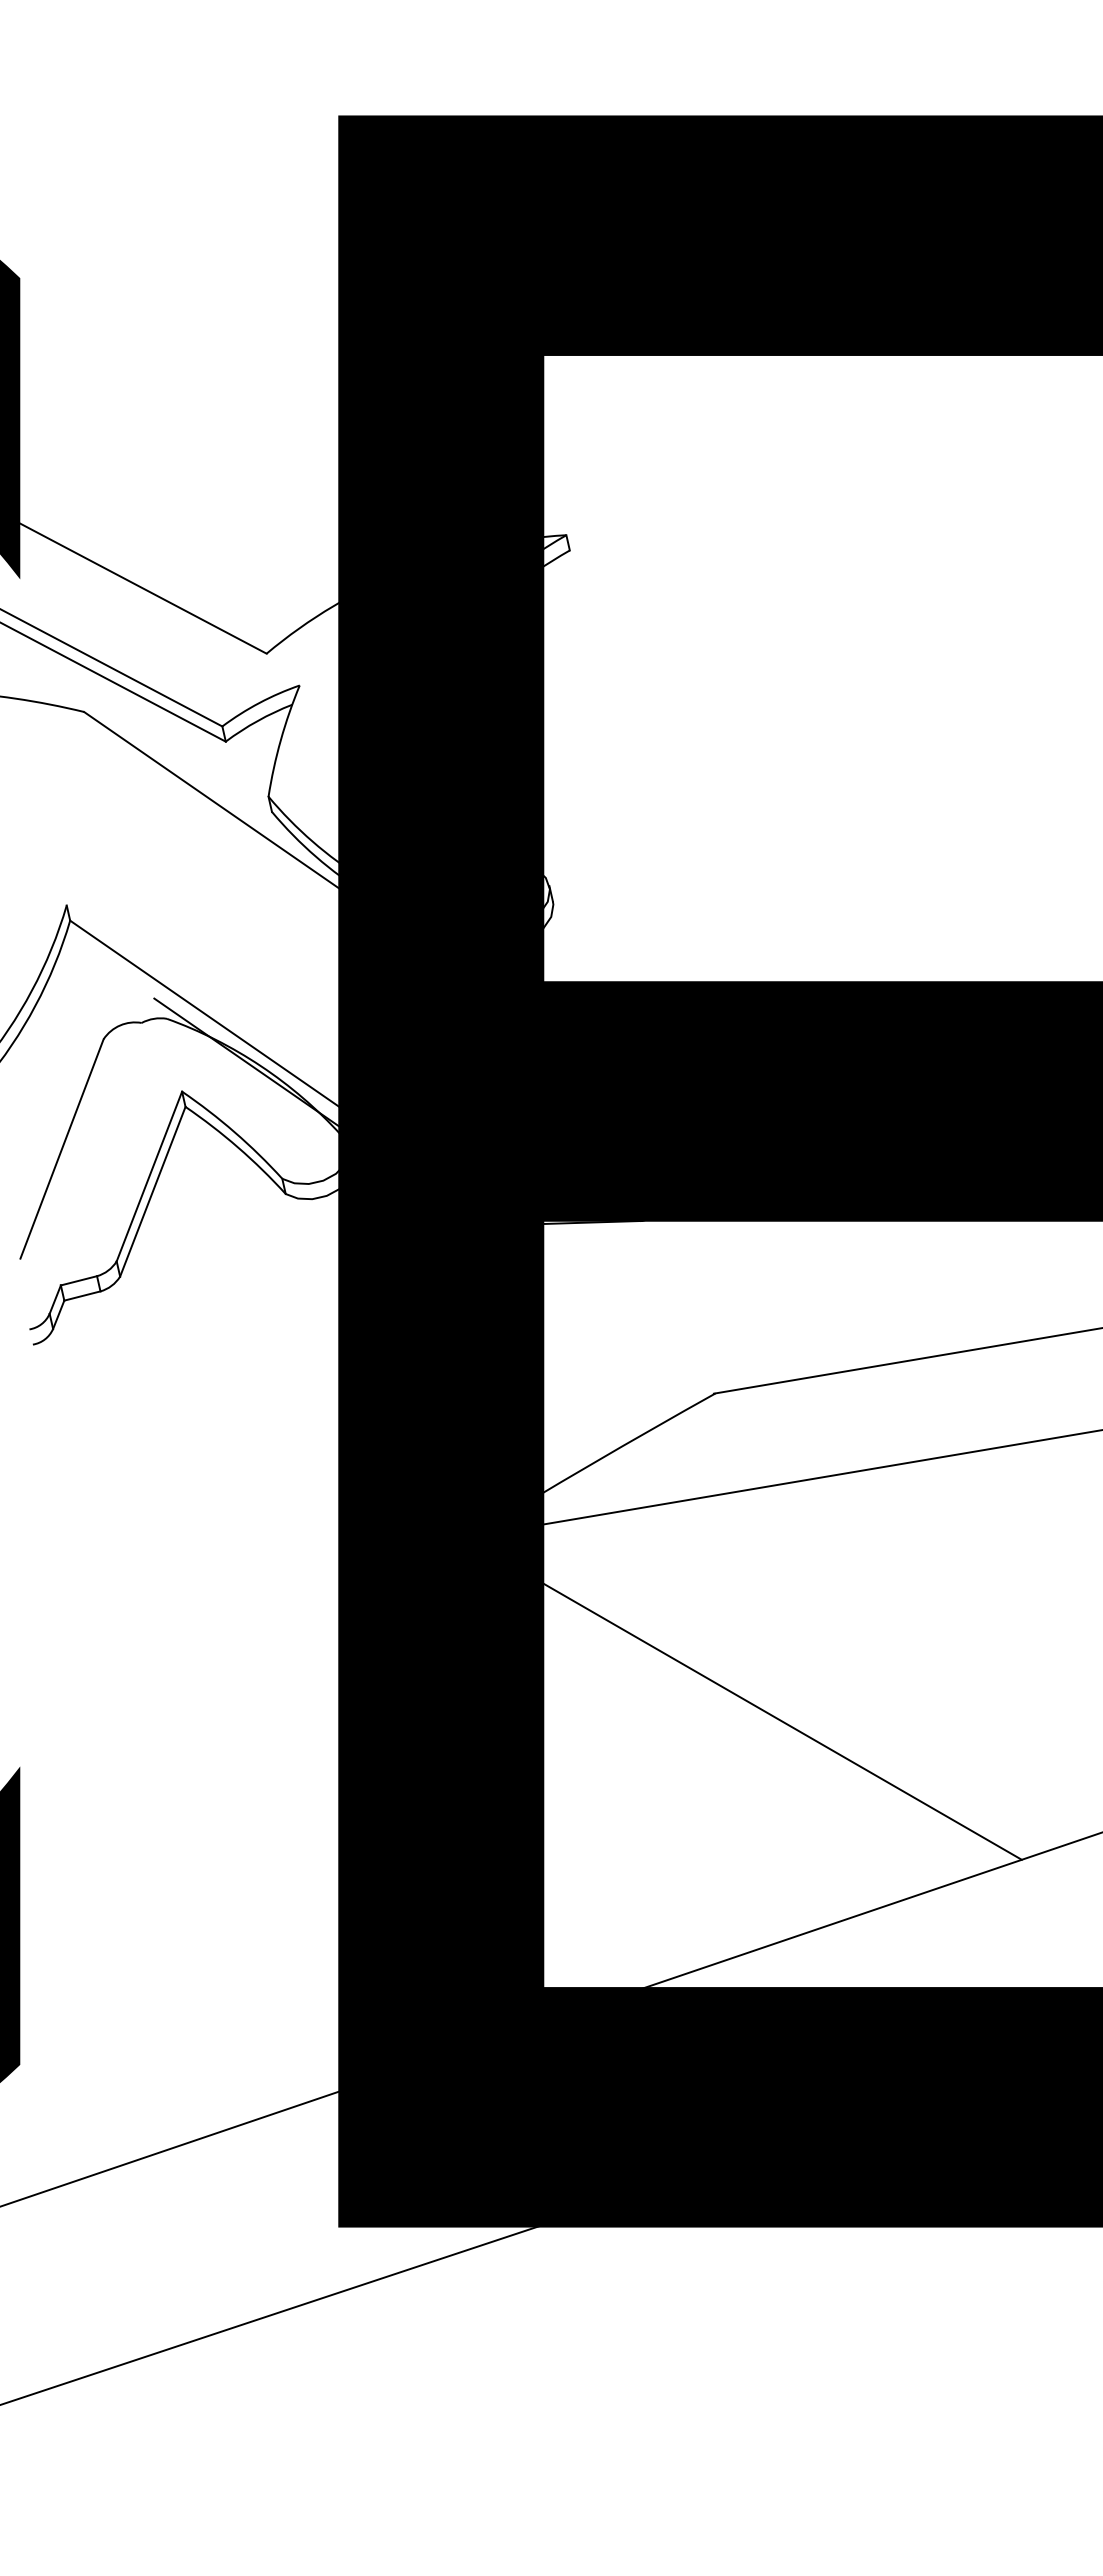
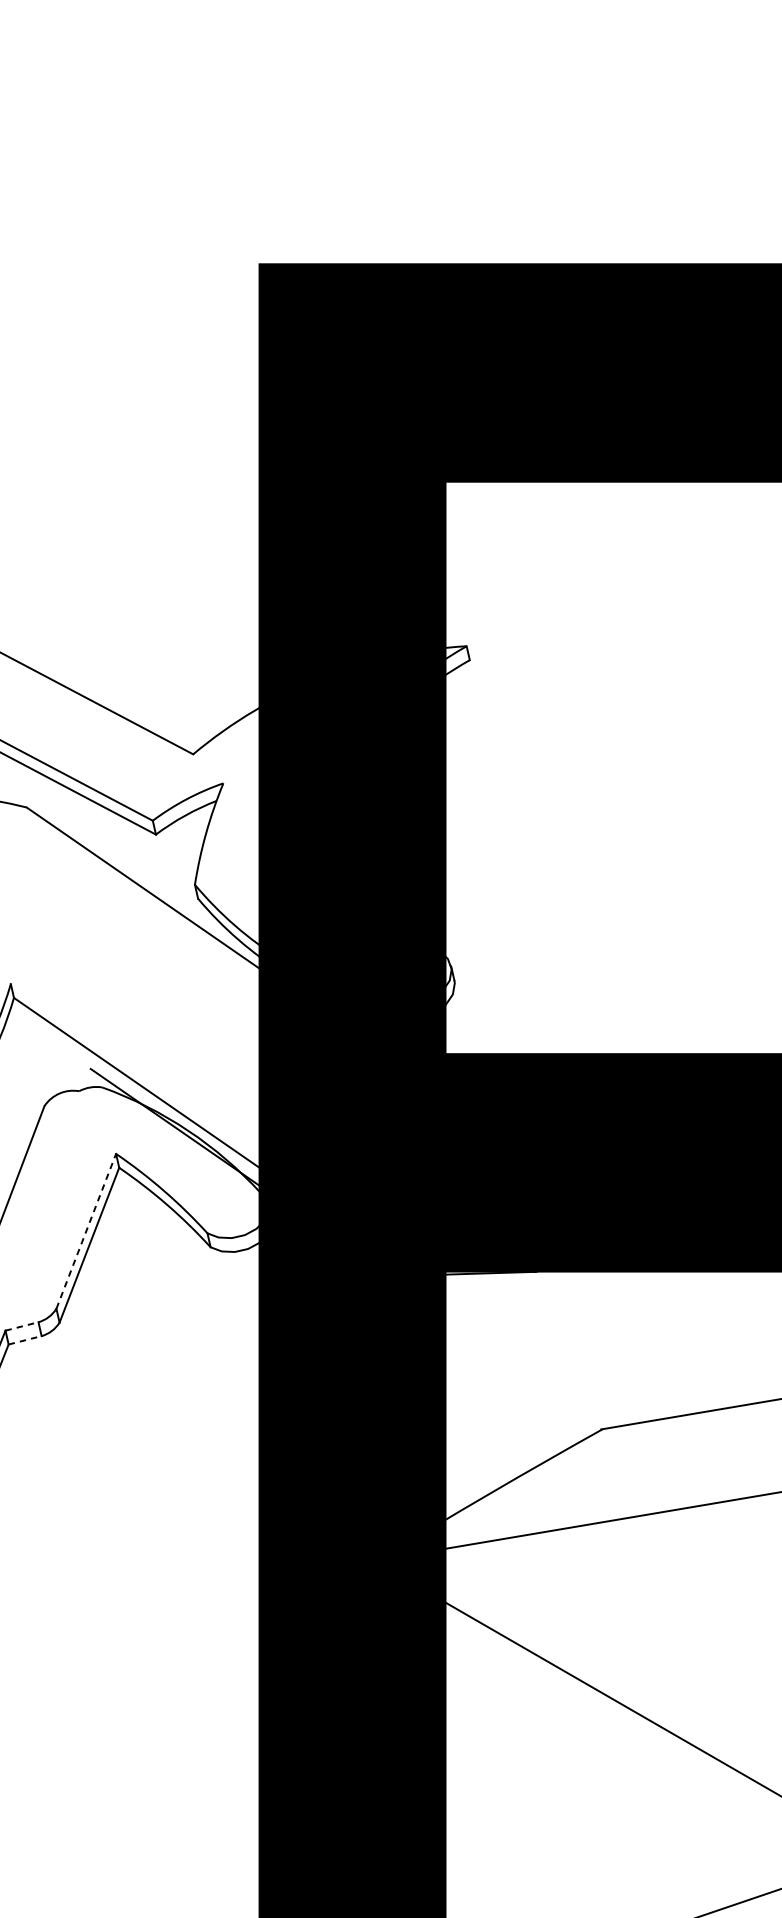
line: (149, 1176) -> (86, 1231), solid -> dashed
line: (78, 1280) -> (21, 1326), solid -> dashed
line: (82, 1296) -> (25, 1340), solid -> dashed

